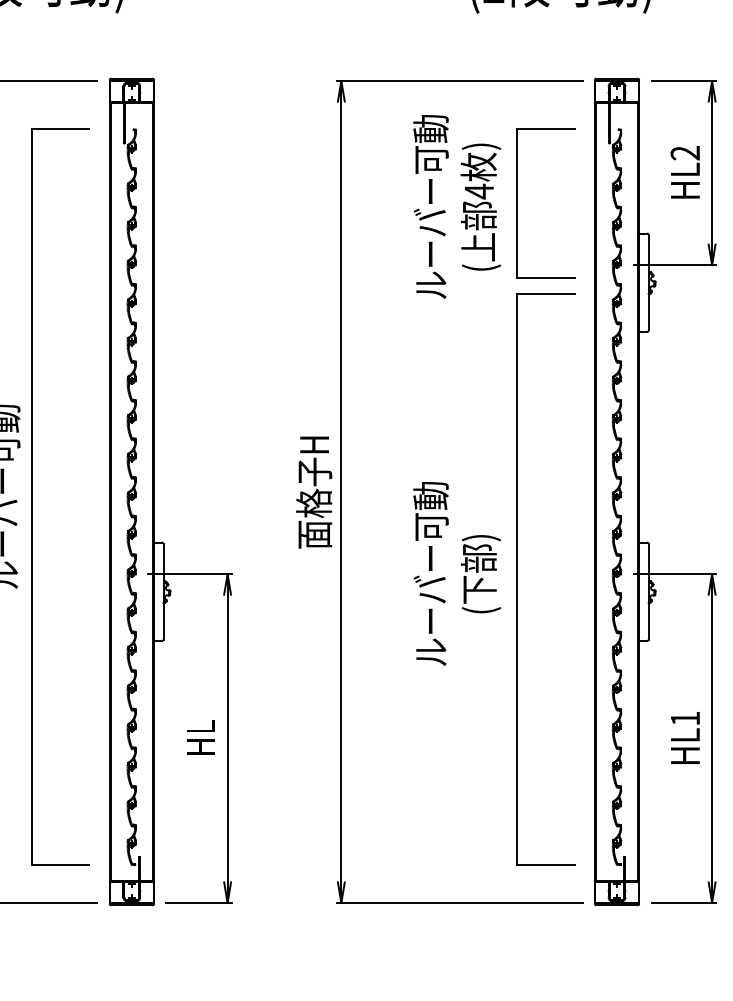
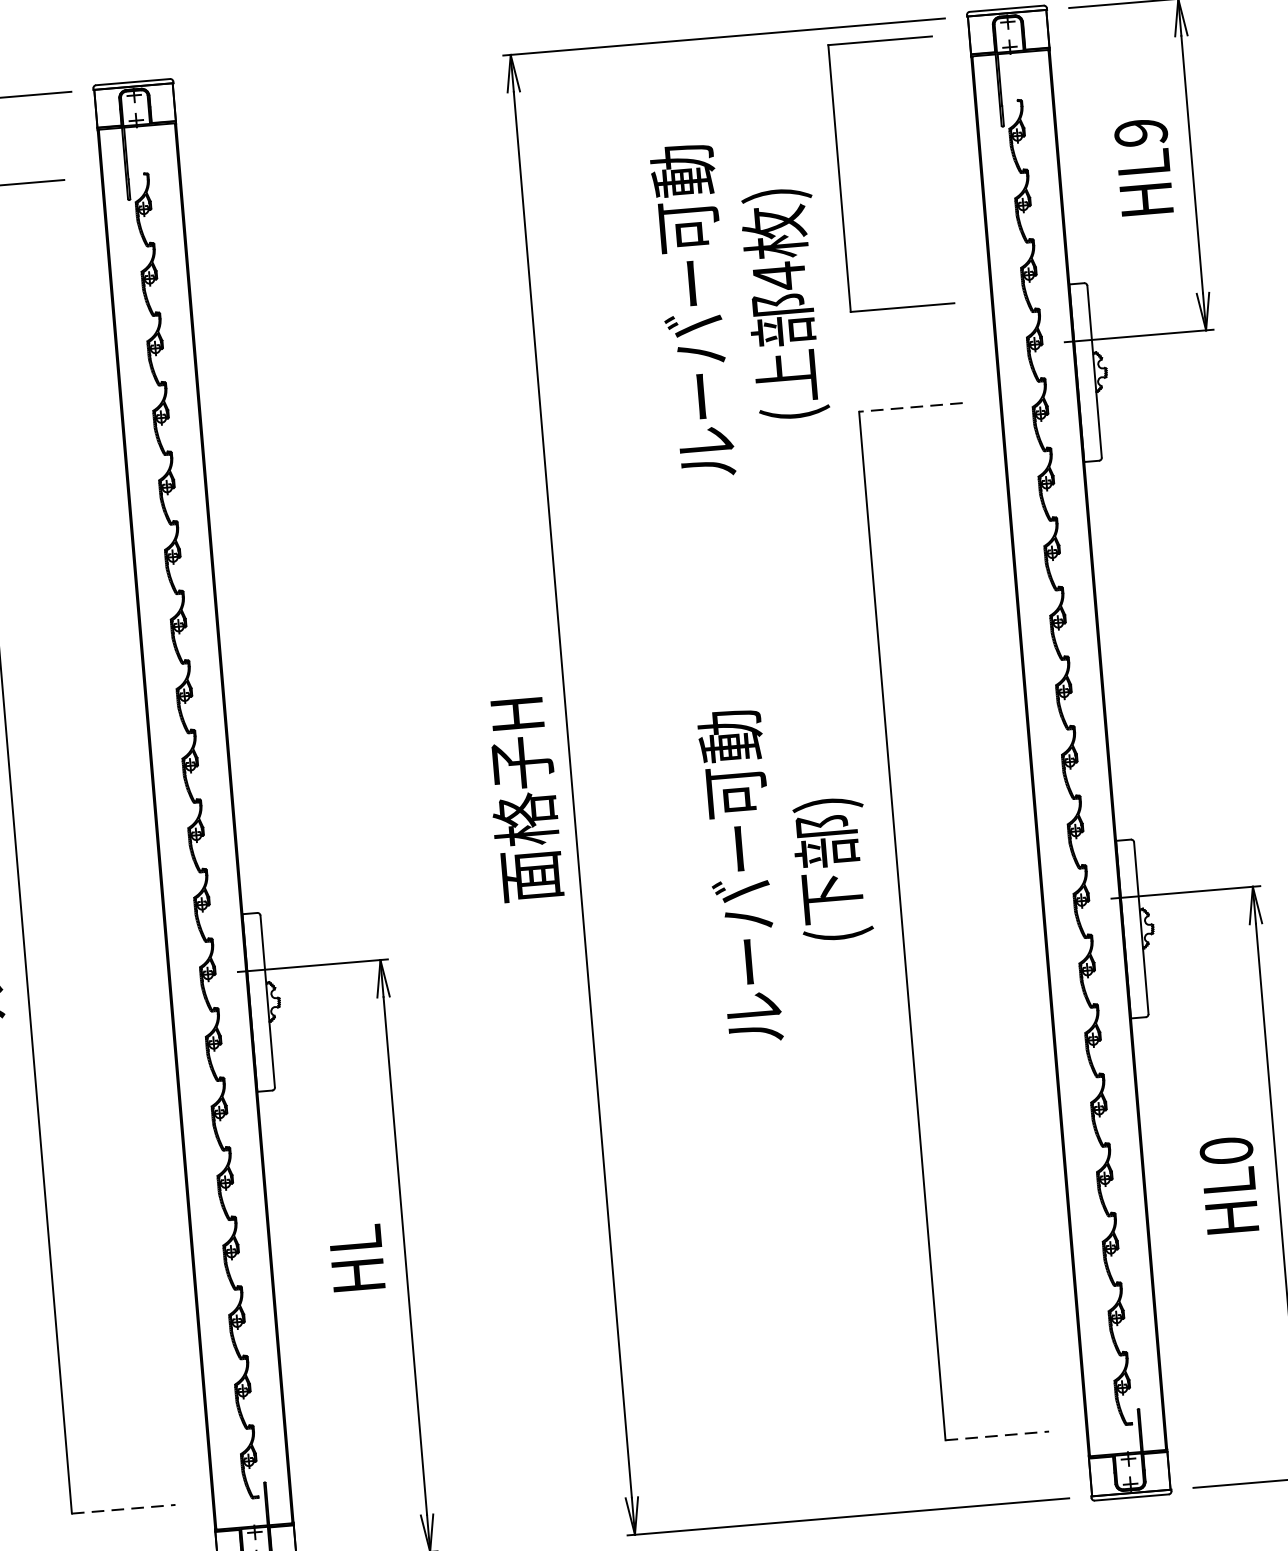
text: (685, 153) -> (1141, 133), HL2 -> HL9
part: (517, 203) -> (840, 178), moved
text: (457, 206) -> (742, 306), moved
line: (545, 294) -> (910, 408), solid -> dashed
text: (457, 573) -> (789, 871), moved
text: (685, 718) -> (1226, 1150), HL1 -> HL0
line: (60, 865) -> (123, 1509), solid -> dashed
line: (545, 865) -> (996, 1436), solid -> dashed

